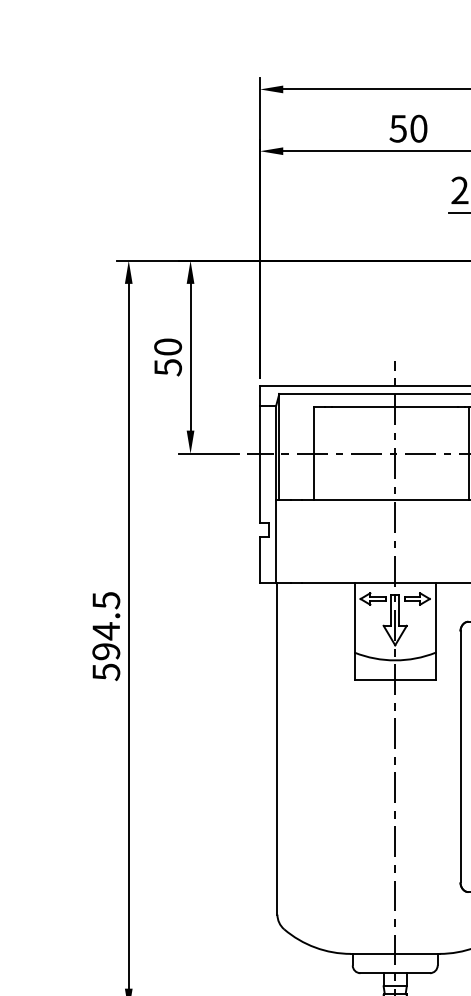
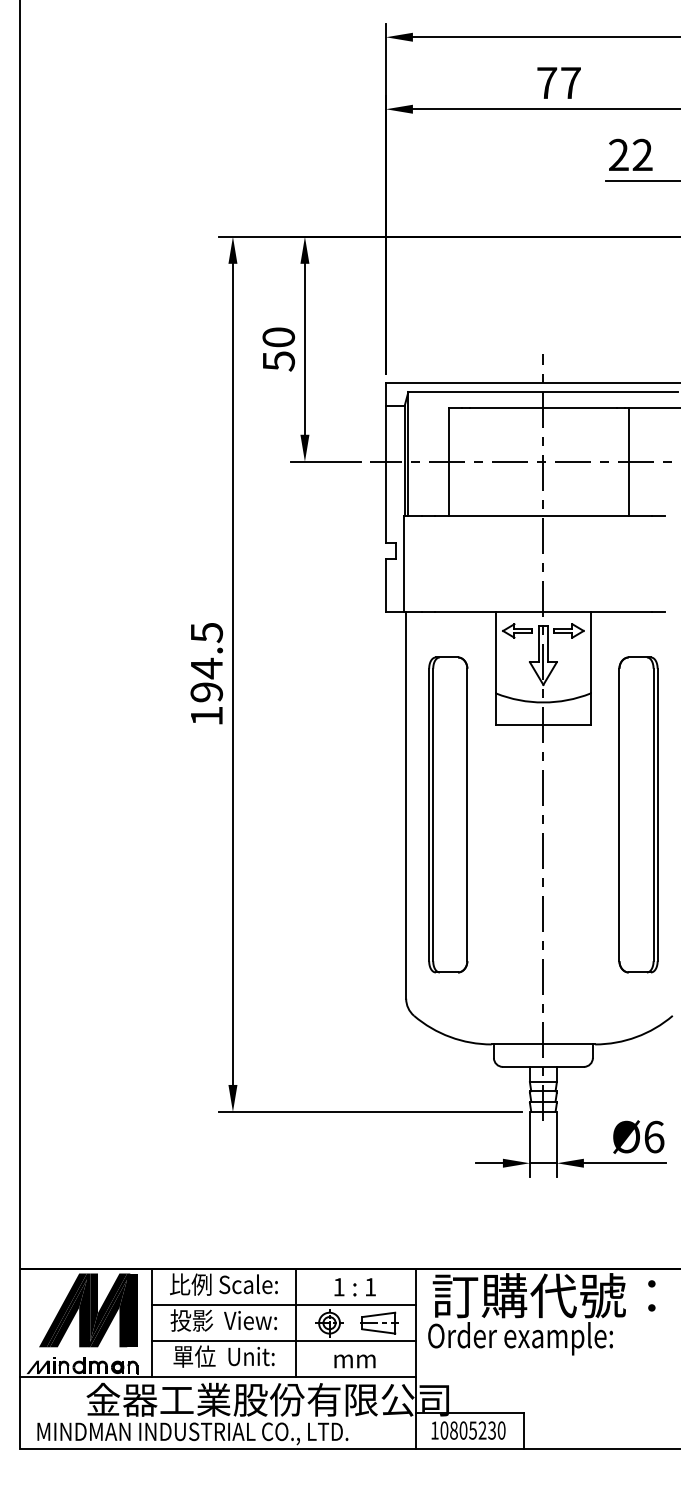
text: (408, 128) -> (558, 82), 50 -> 77
text: (106, 672) -> (207, 716), 594.5 -> 194.5
part: (313, 756) -> (448, 814), added

